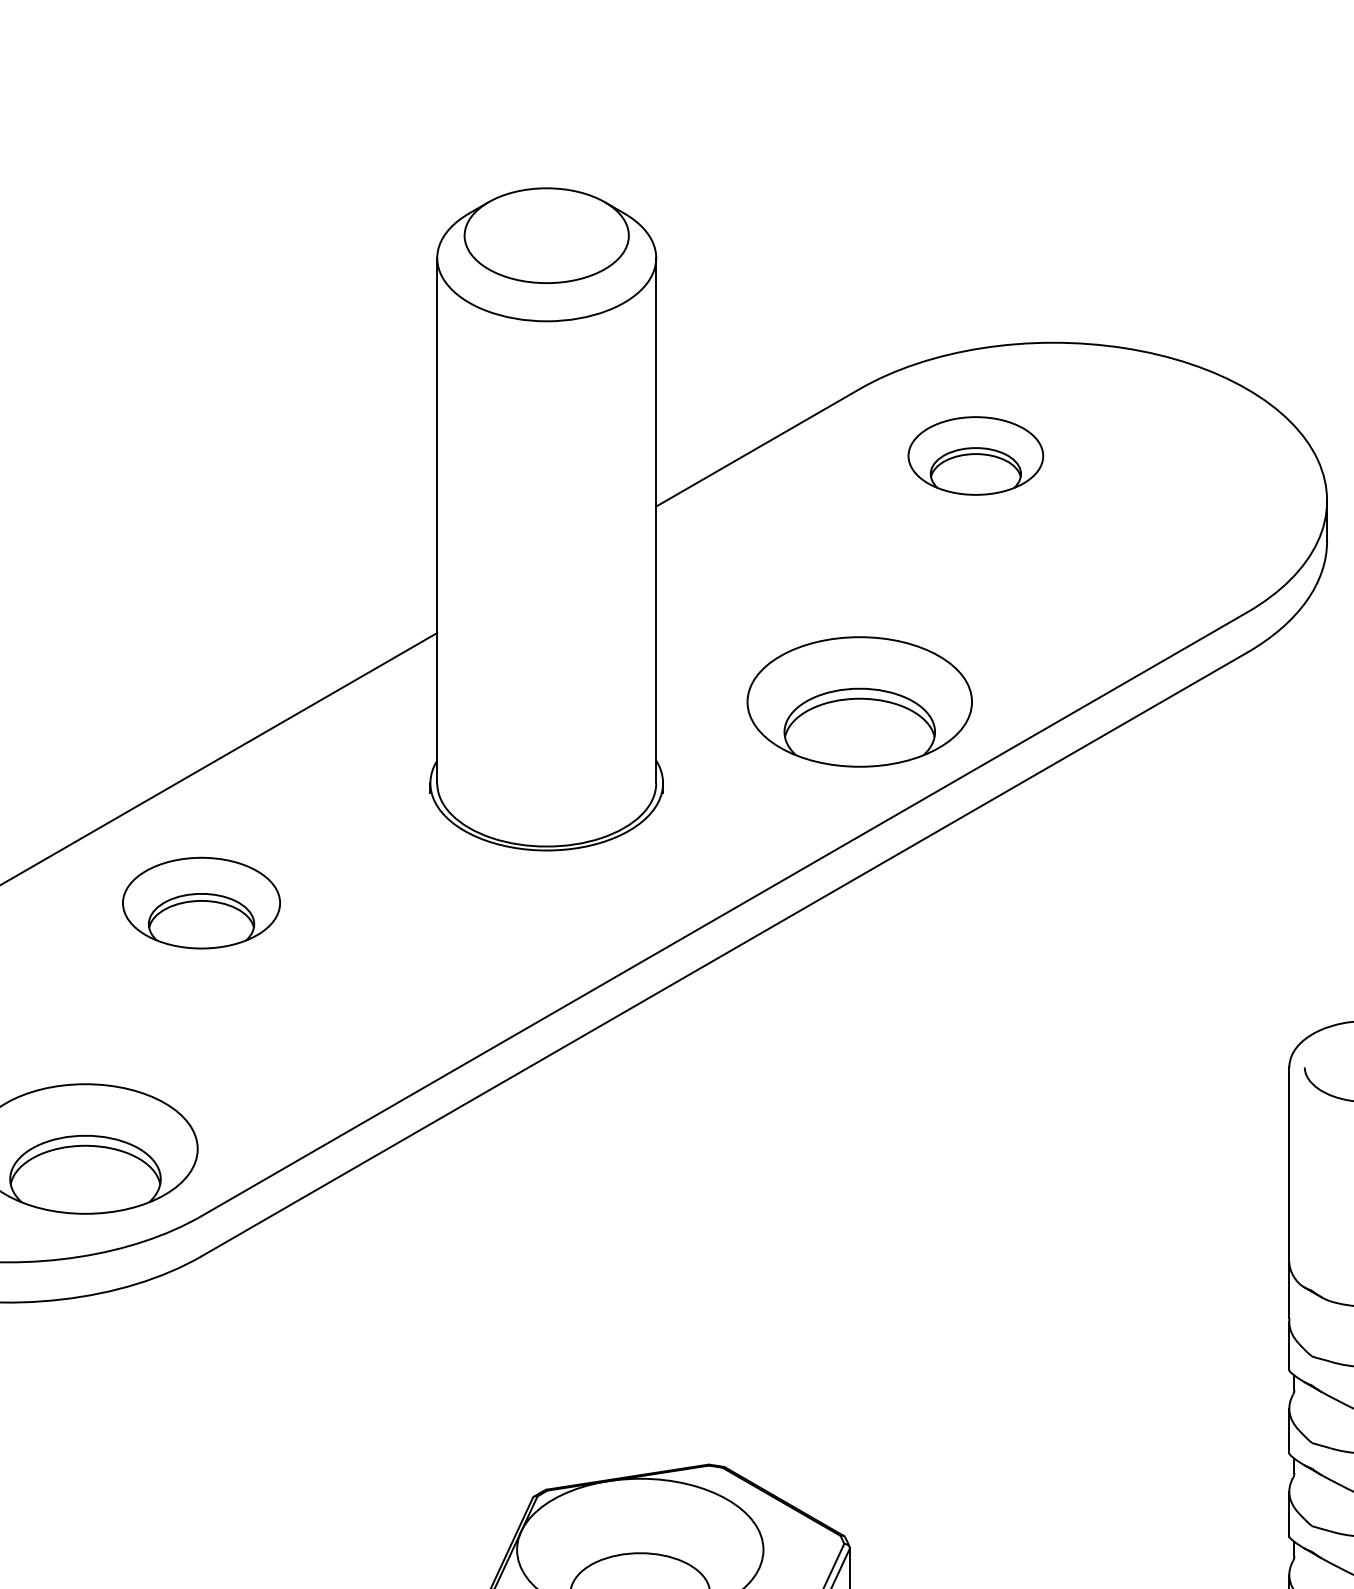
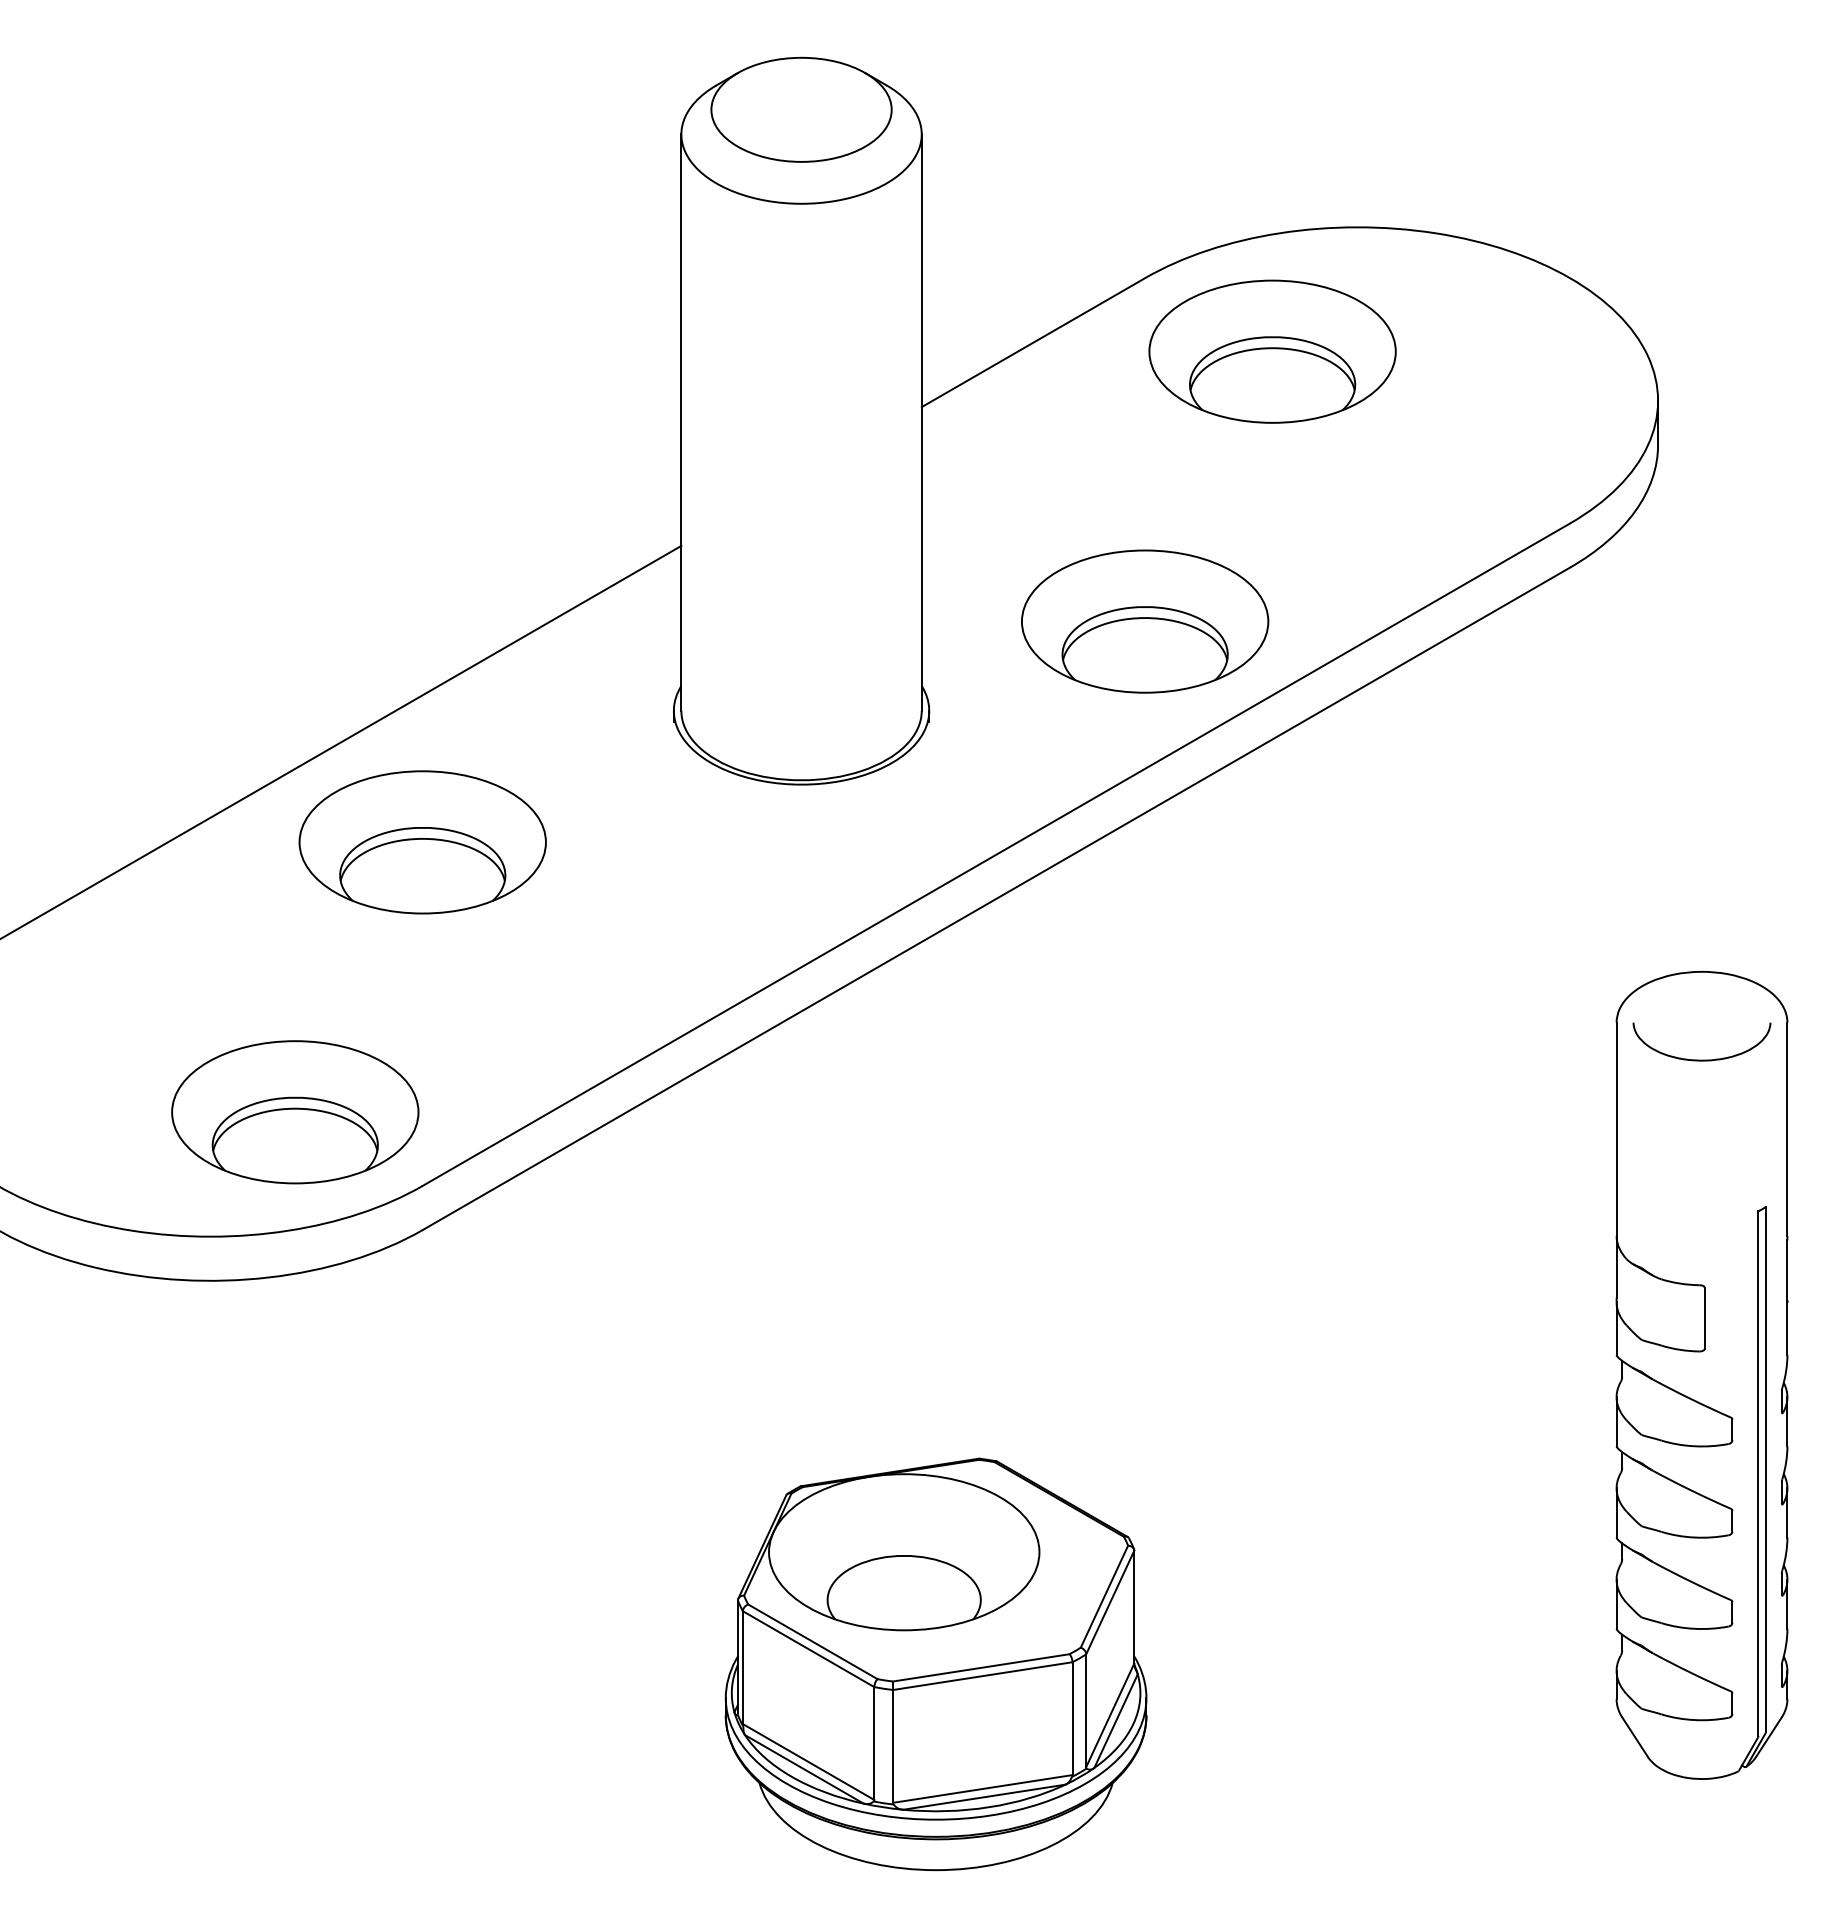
part: (975, 455) -> (1272, 351), size x1.67
part: (201, 903) -> (422, 842), size x1.43

